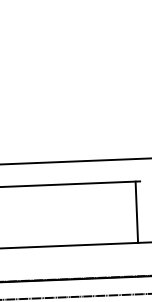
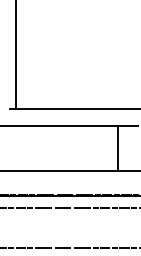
line: (136, 211) -> (117, 147), moved

